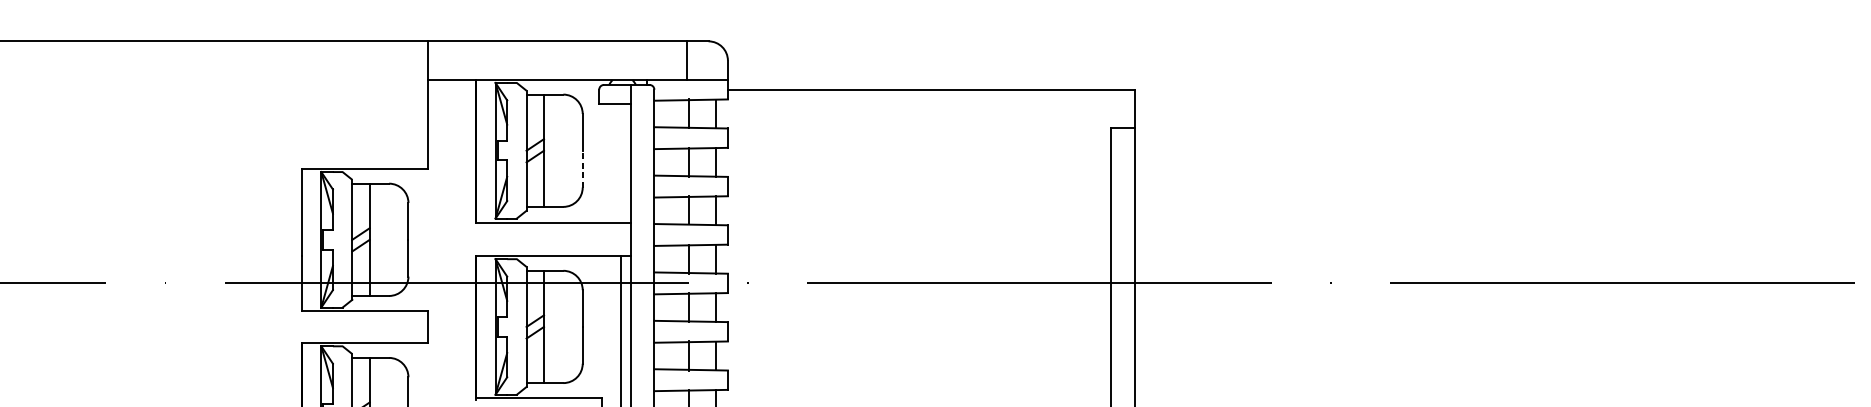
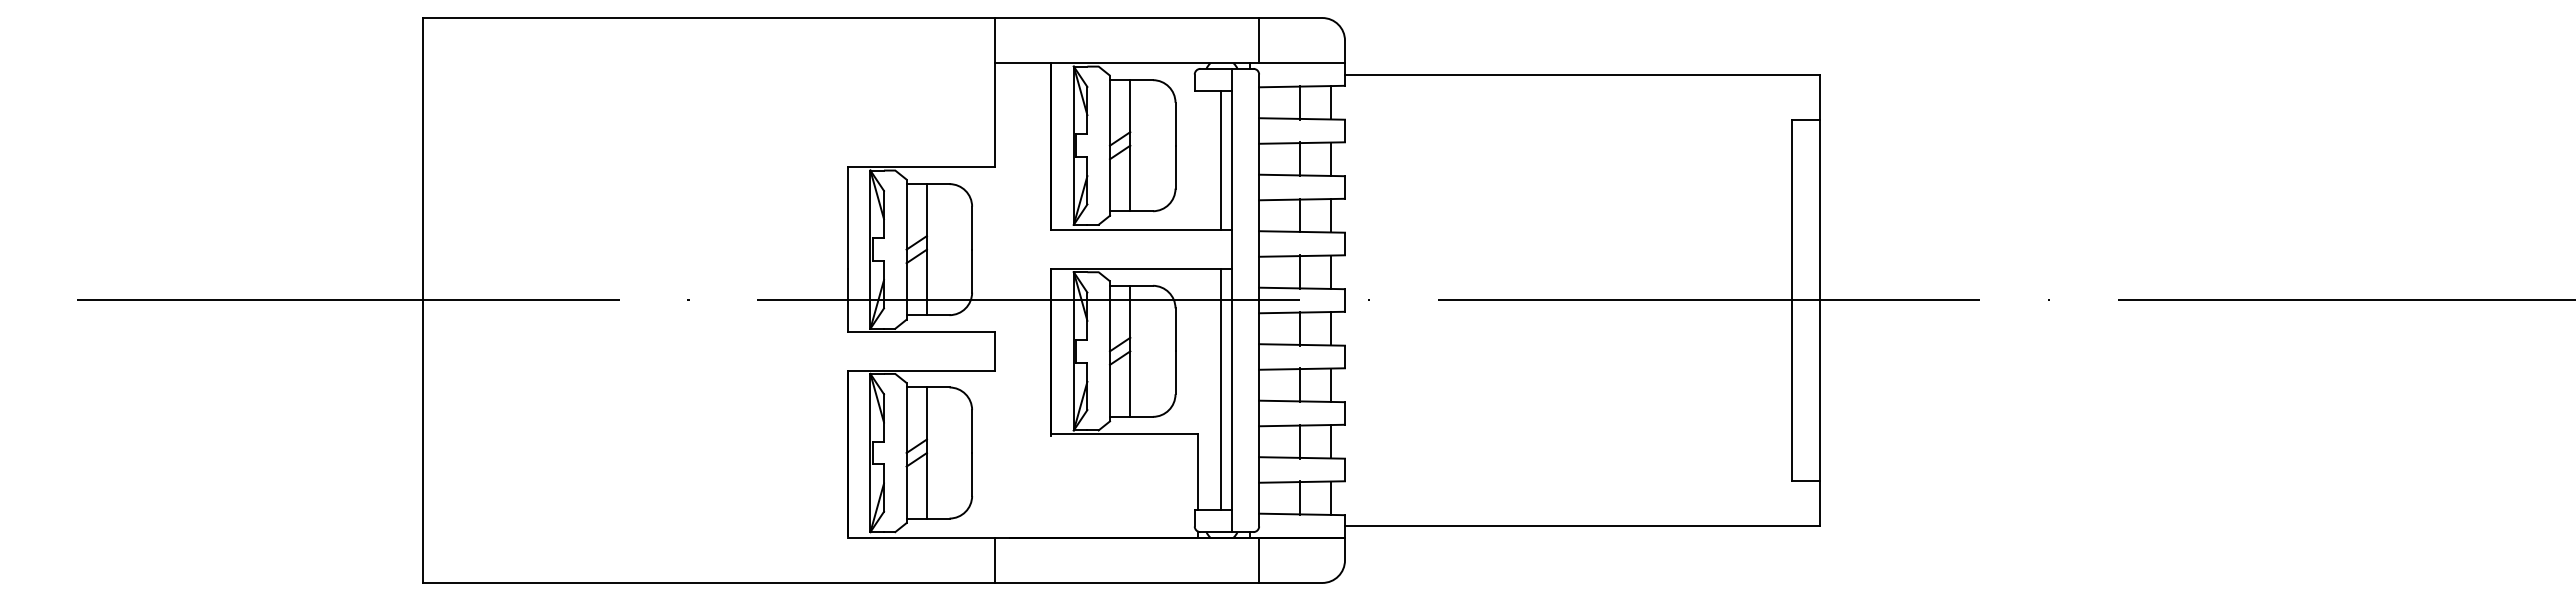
line: (687, 60) -> (1259, 40), moved
line: (621, 163) -> (1220, 160), added
line: (582, 168) -> (1175, 166), dashed -> solid

